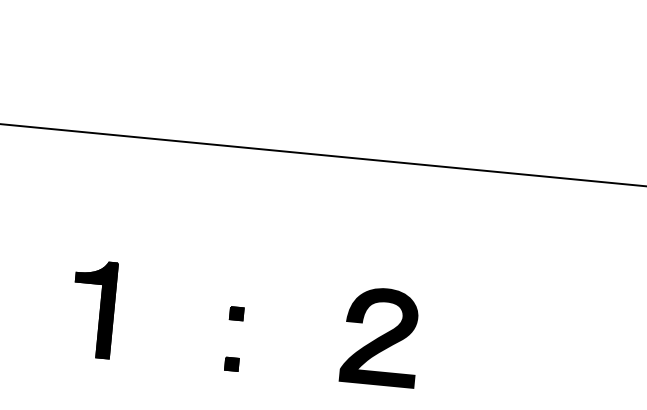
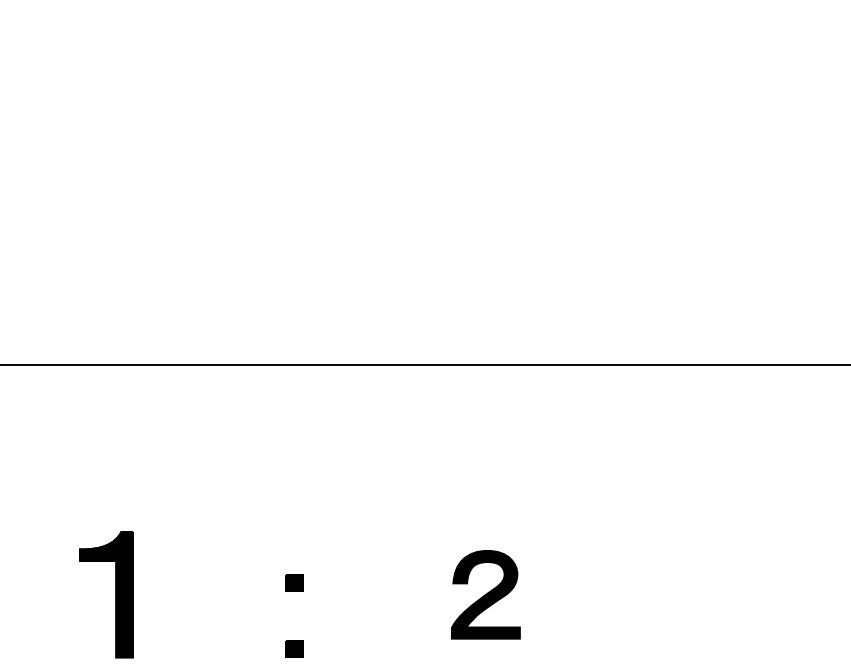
part: (380, 336) -> (485, 594), size x0.7

